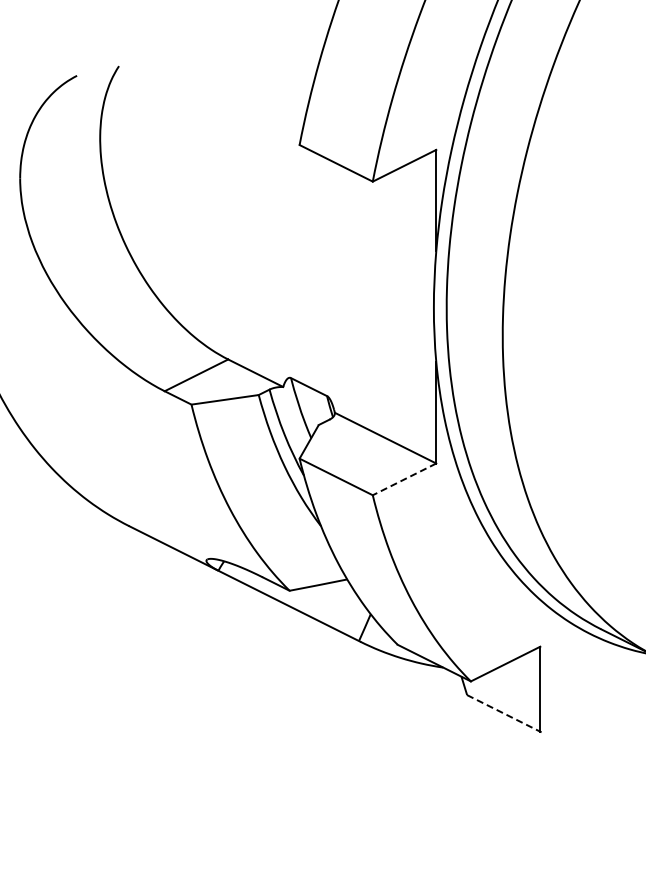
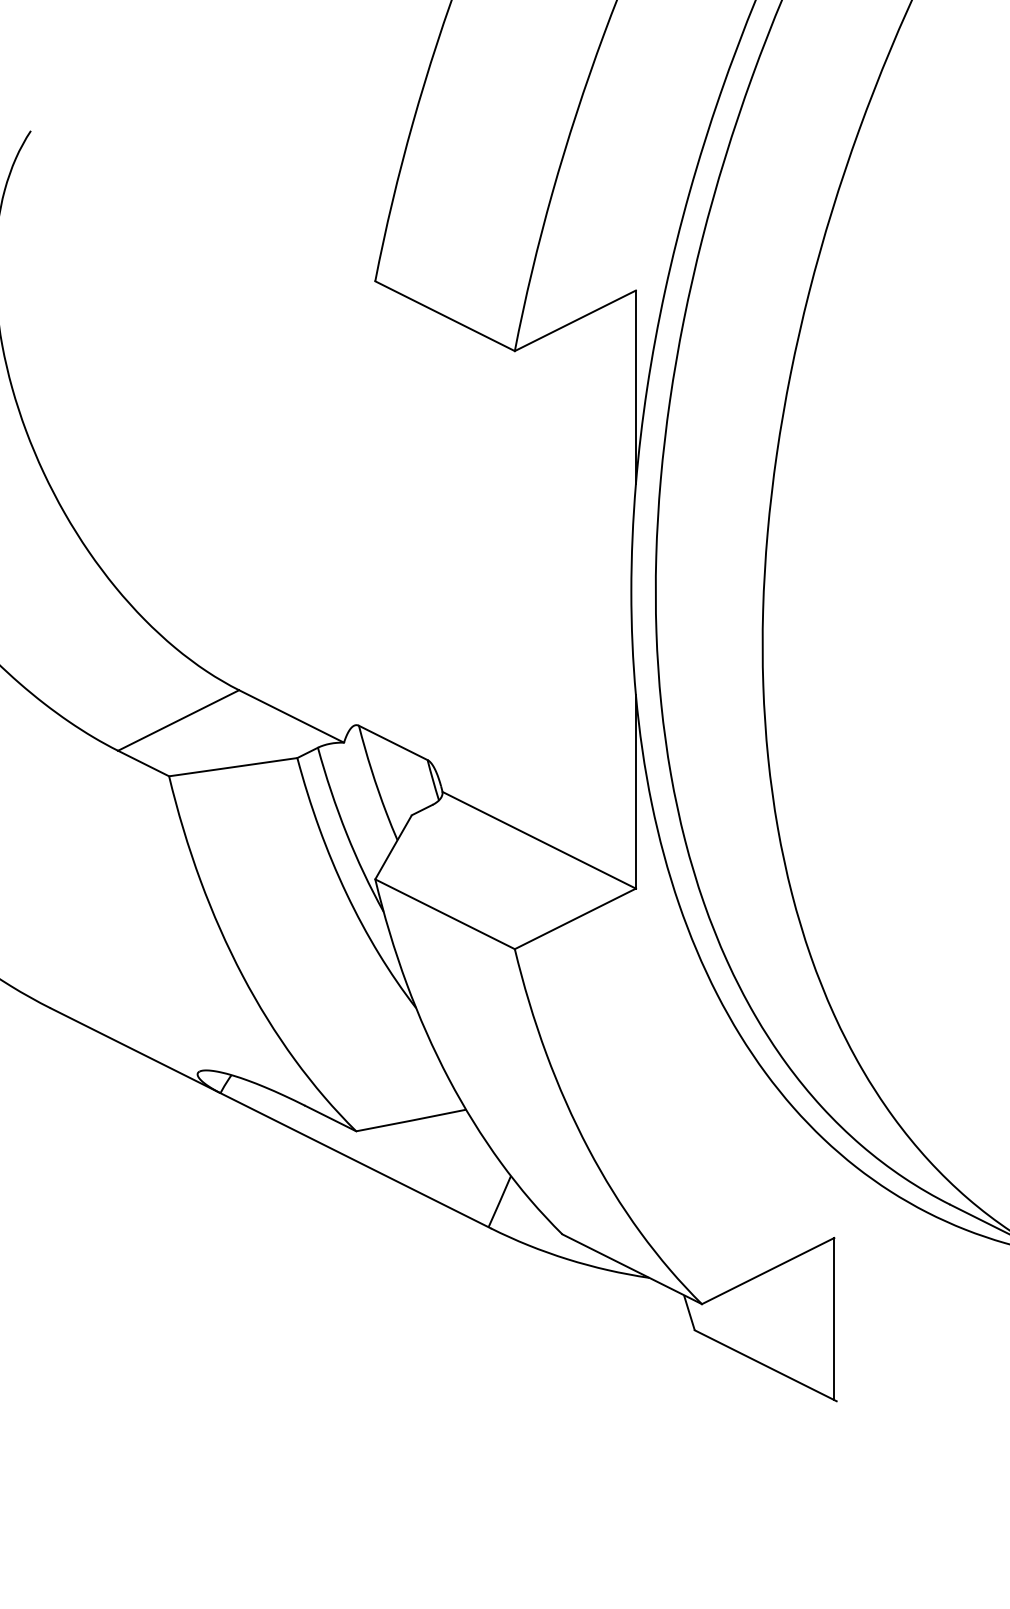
line: (404, 479) -> (575, 919), dashed -> solid
line: (504, 713) -> (766, 1365), dashed -> solid

